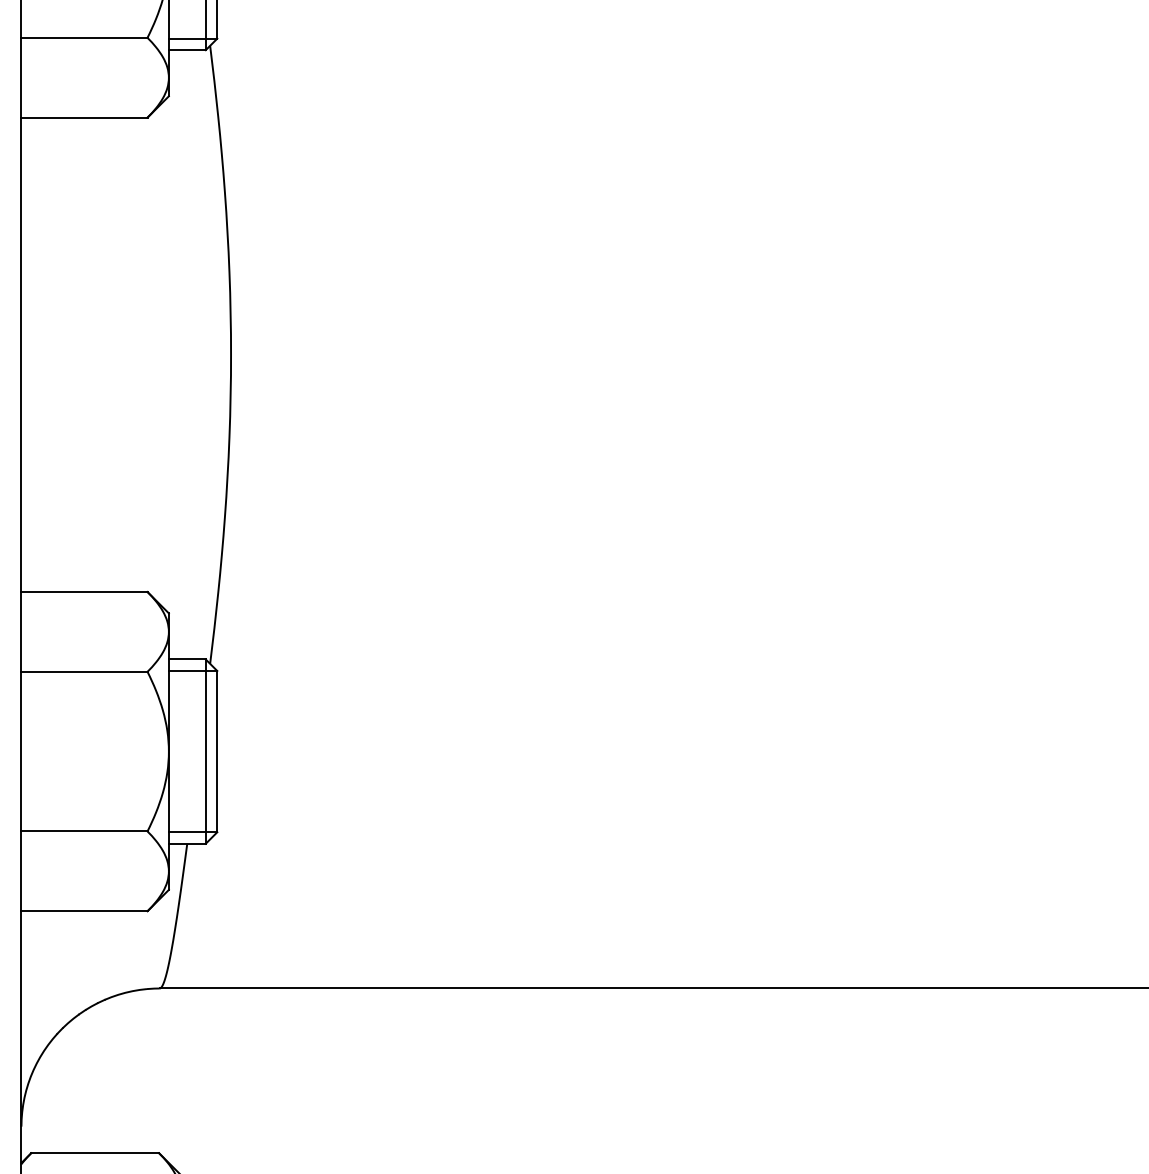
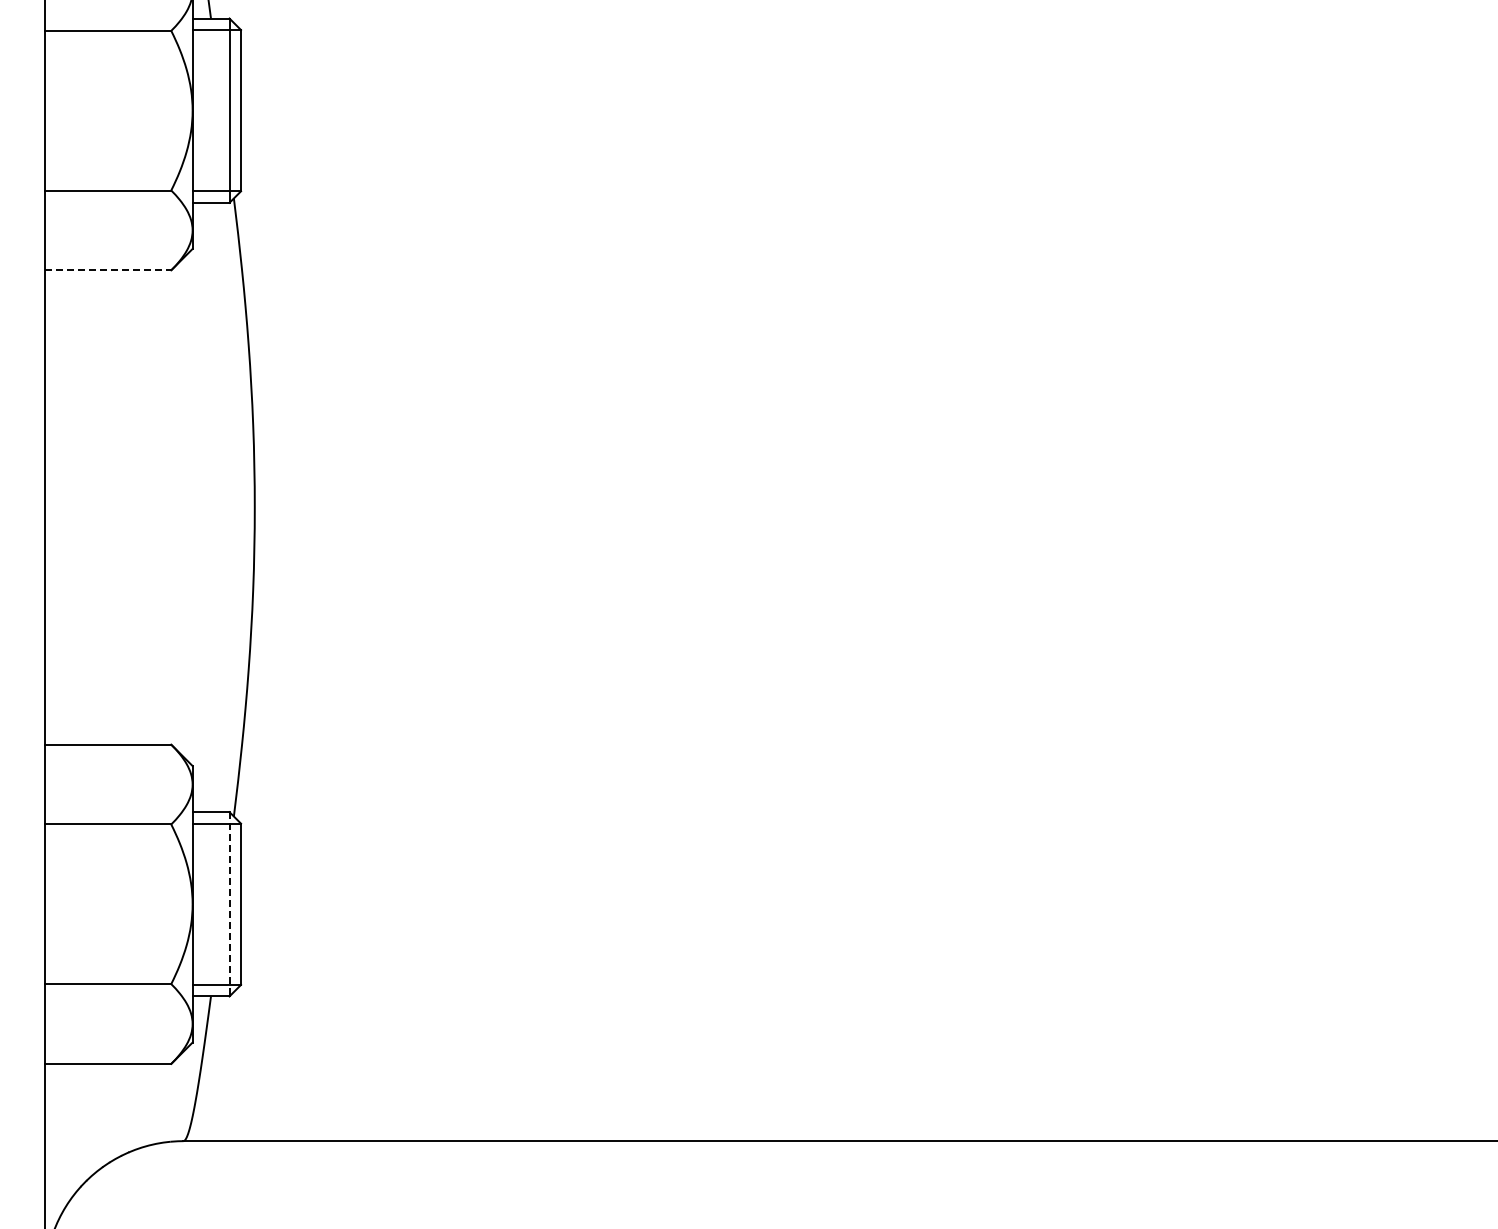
line: (84, 117) -> (108, 270), solid -> dashed
line: (205, 751) -> (229, 904), solid -> dashed

